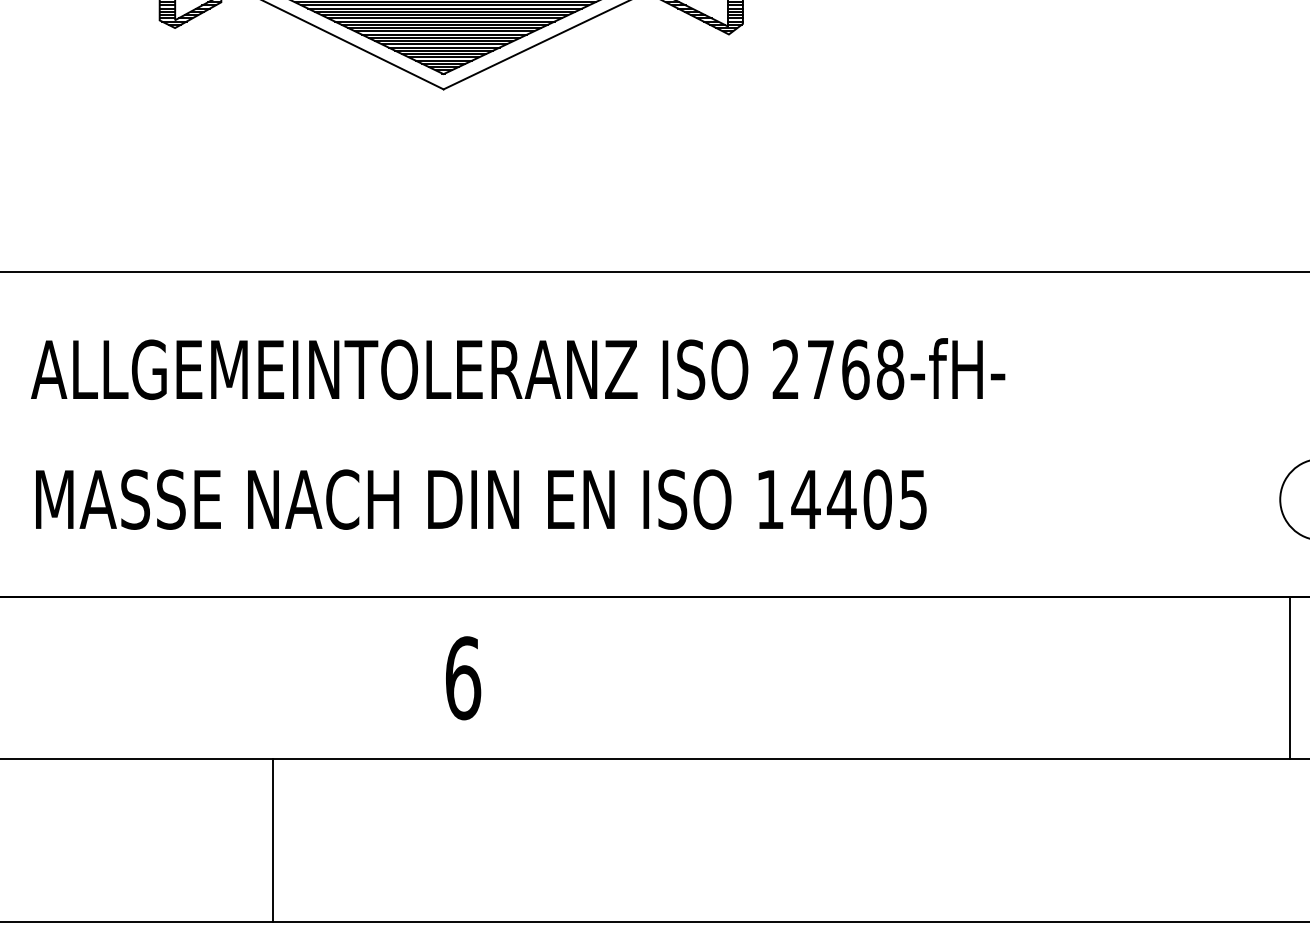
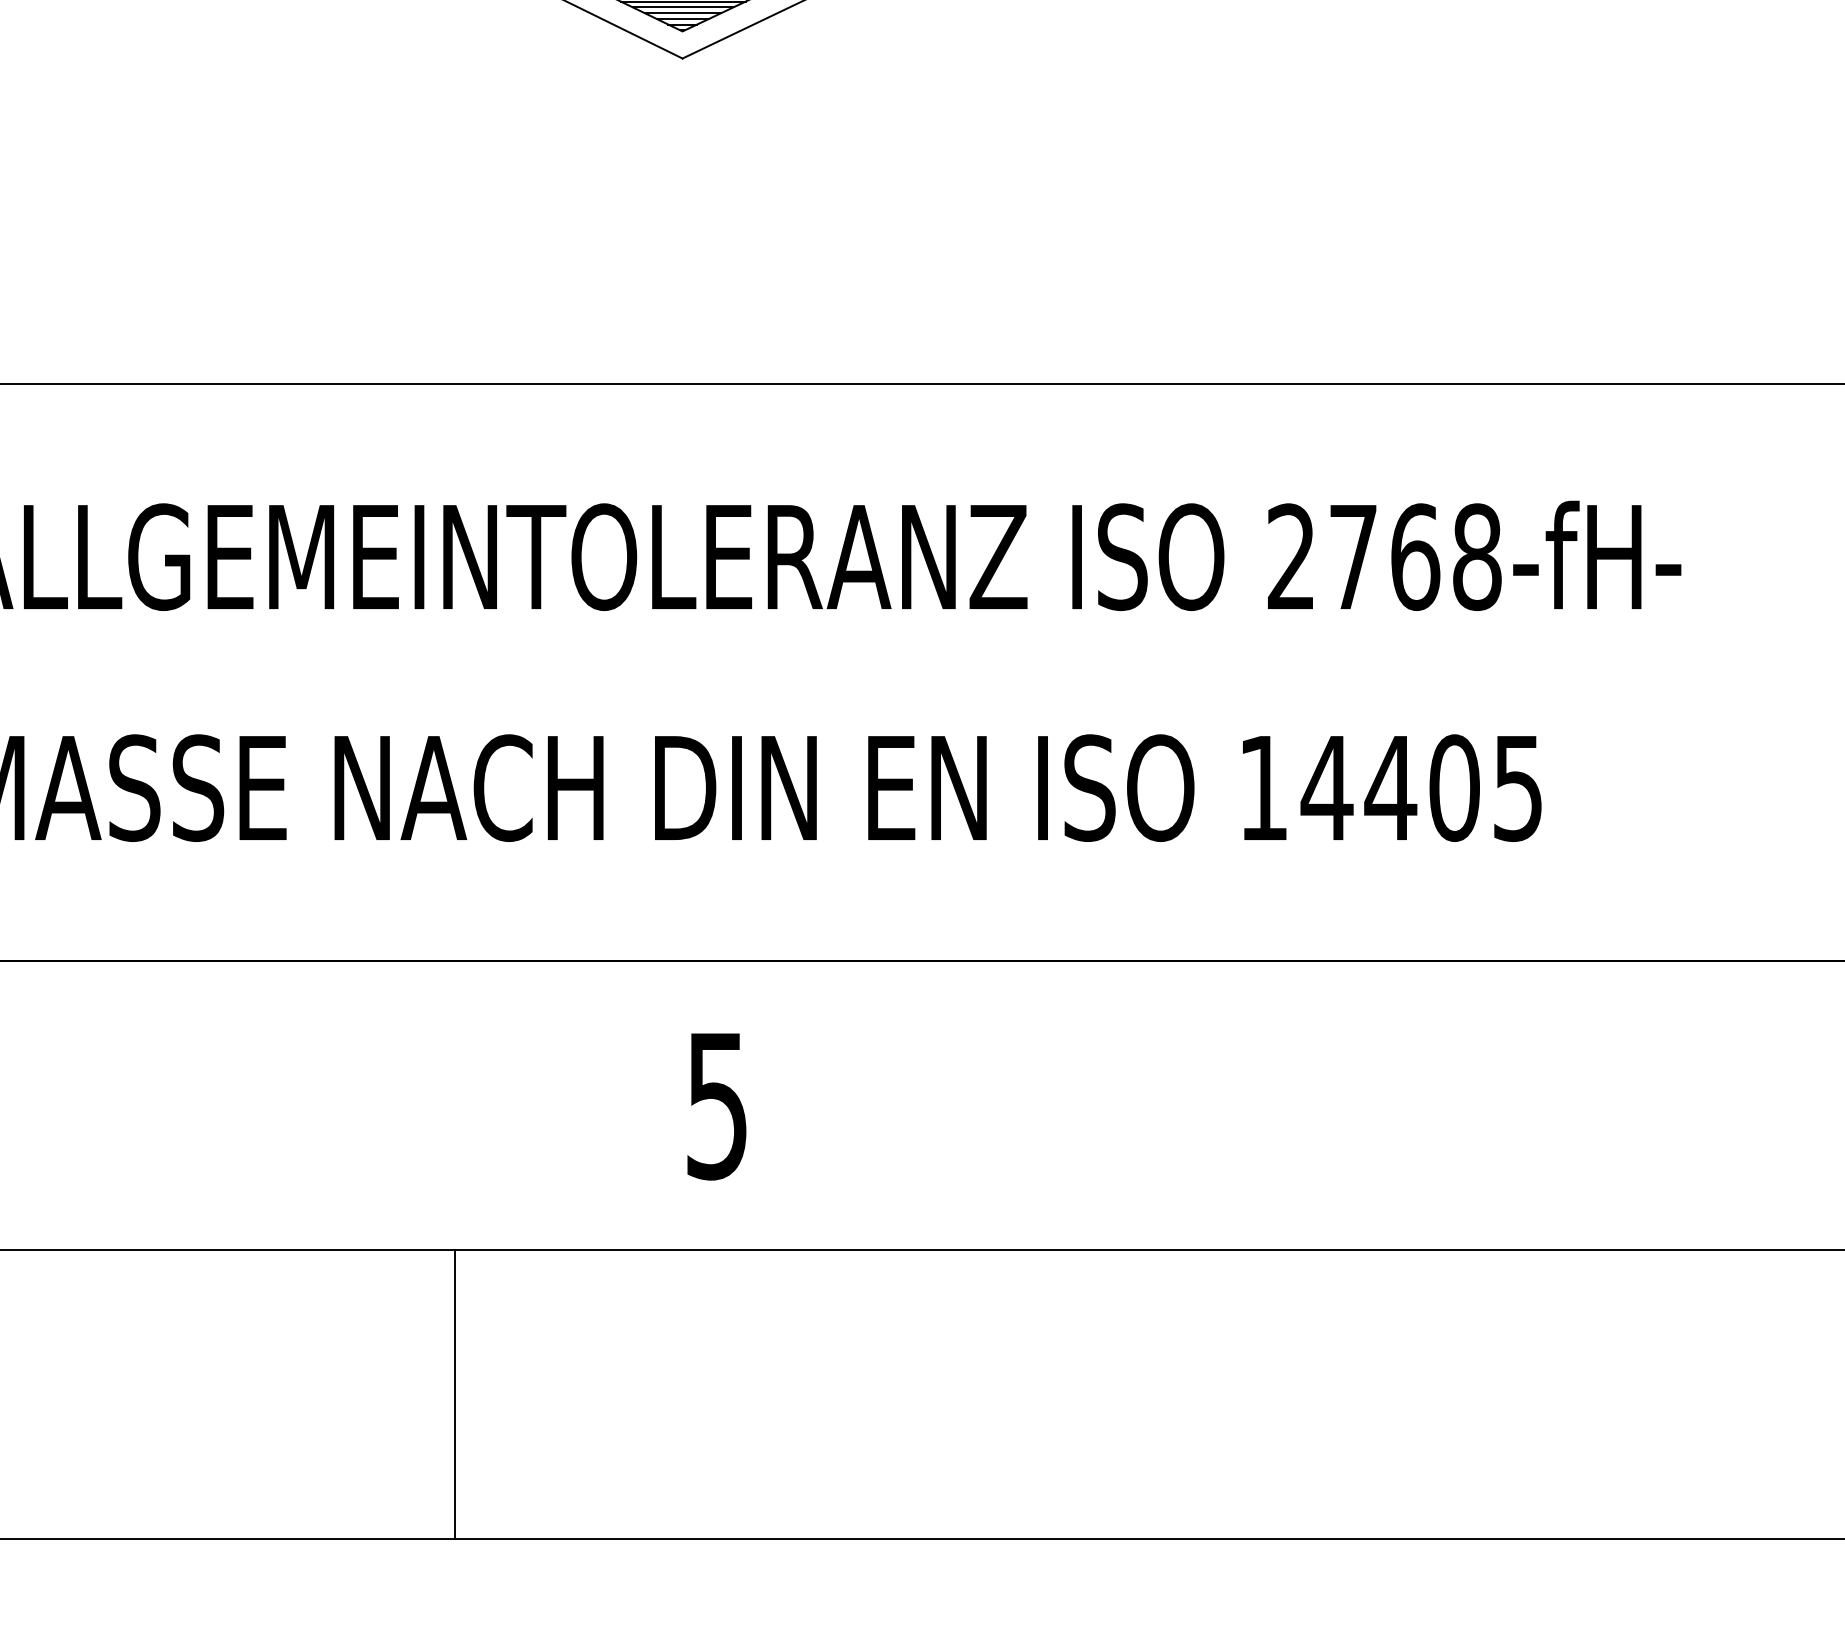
text: (463, 678) -> (717, 1106), 6 -> 5
line: (273, 840) -> (454, 1394), moved

